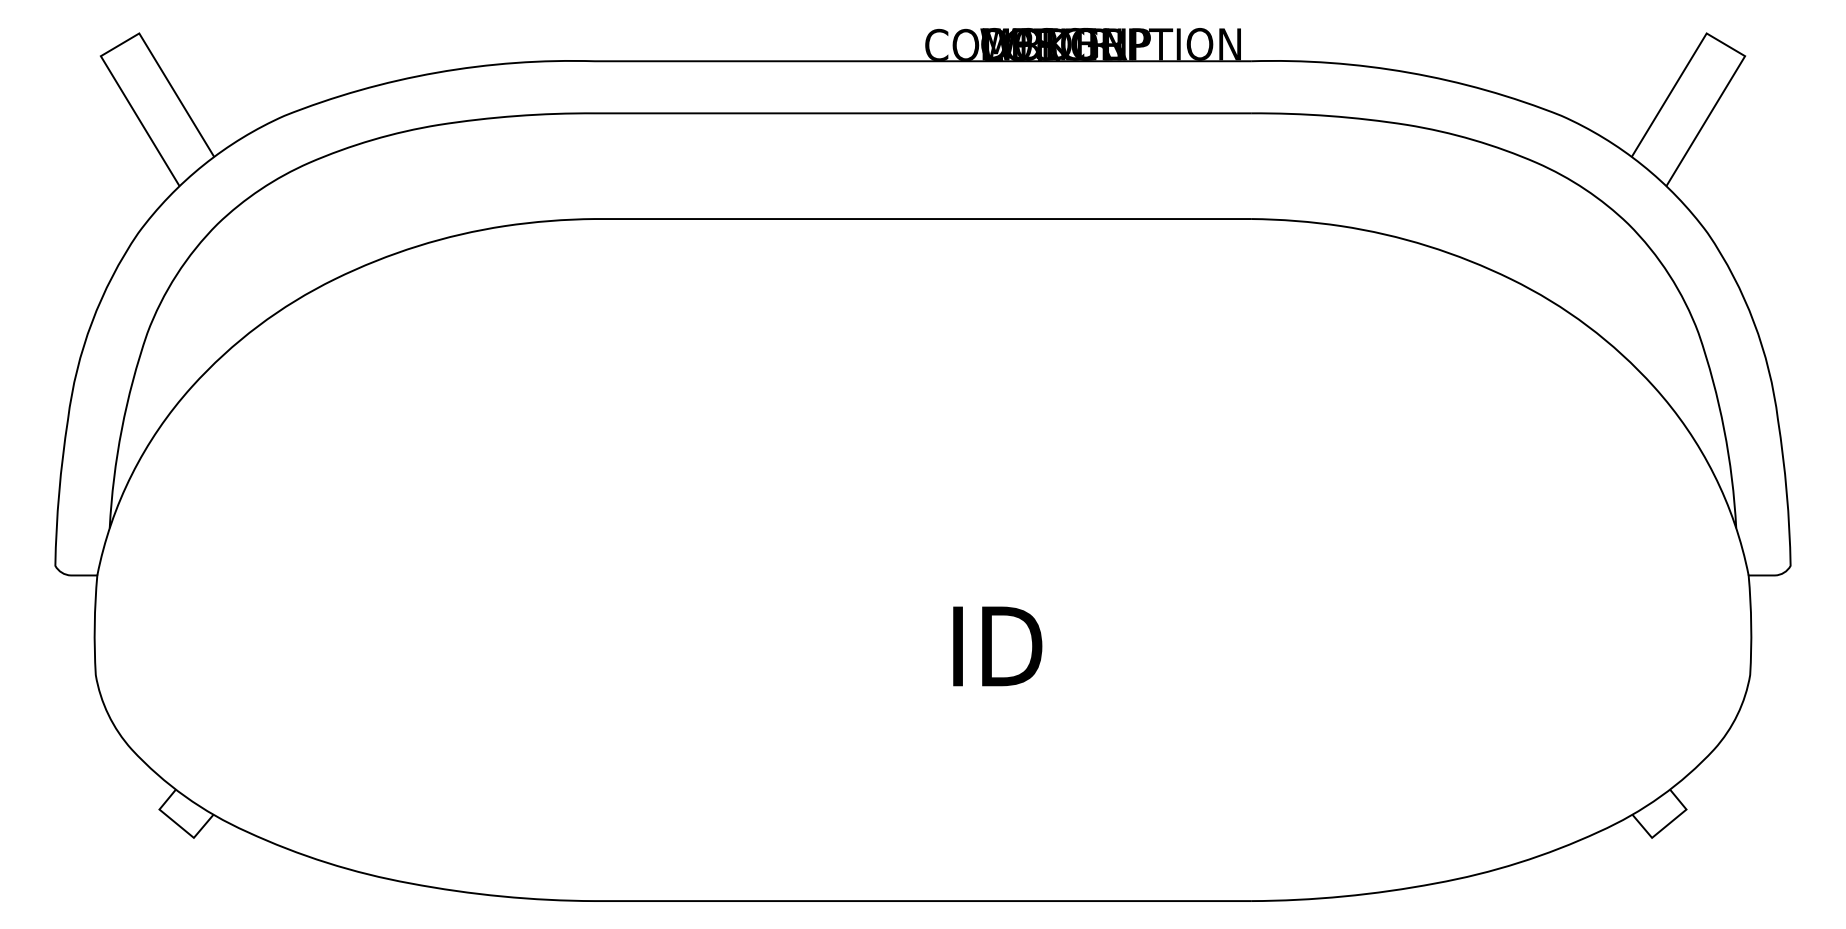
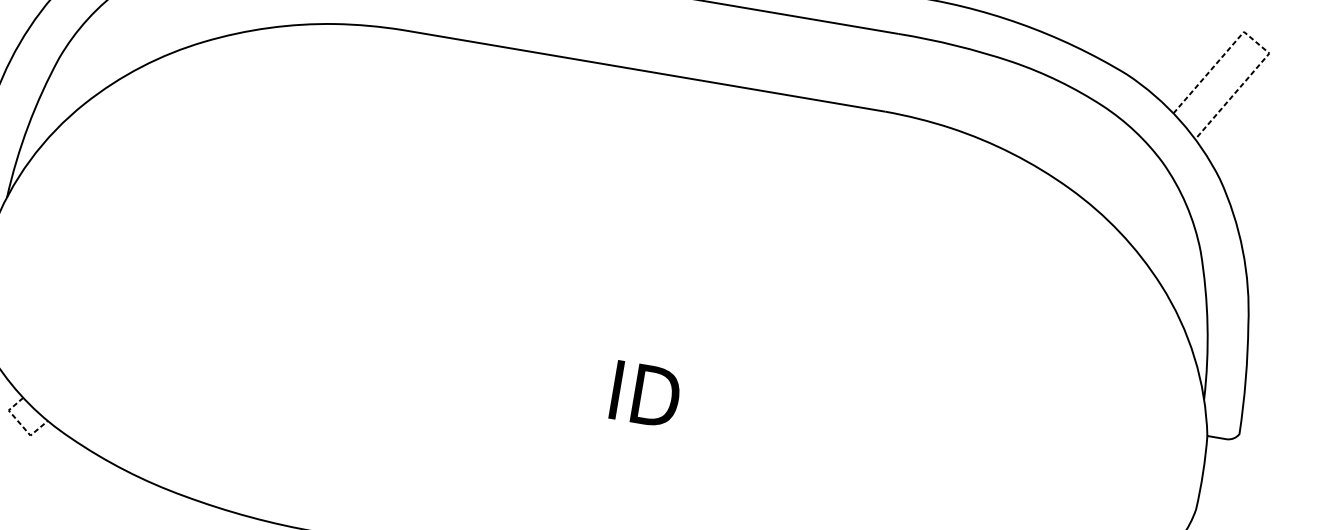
line: (1728, 46) -> (1258, 44), solid -> dashed
line: (178, 825) -> (20, 424), solid -> dashed

